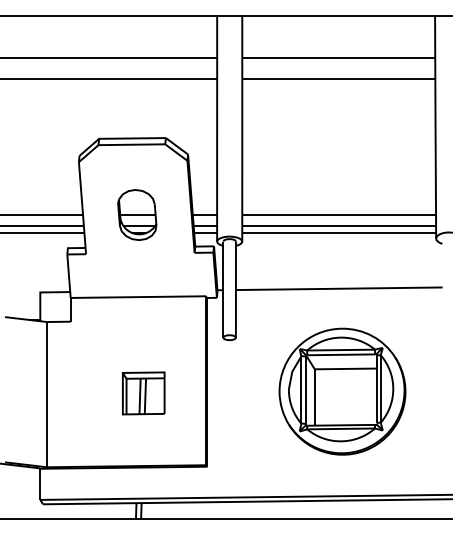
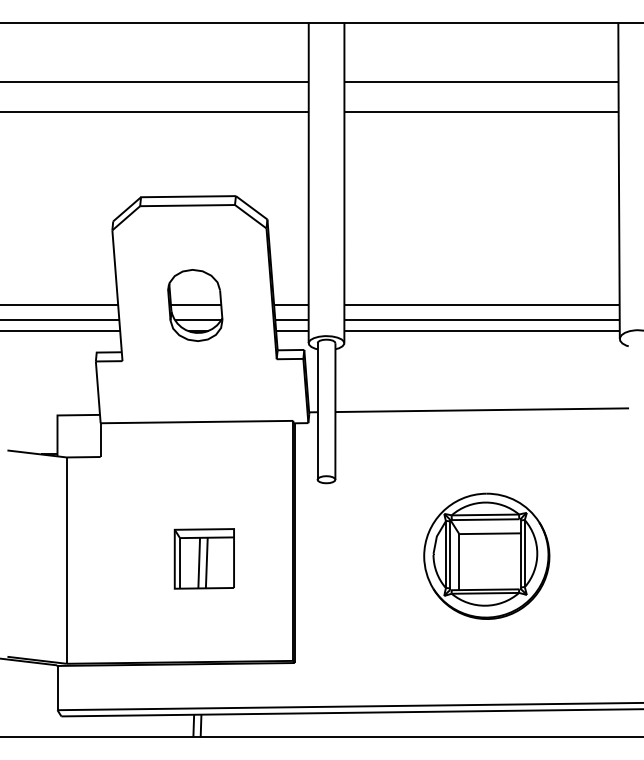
part: (342, 391) -> (486, 556), size x0.7

